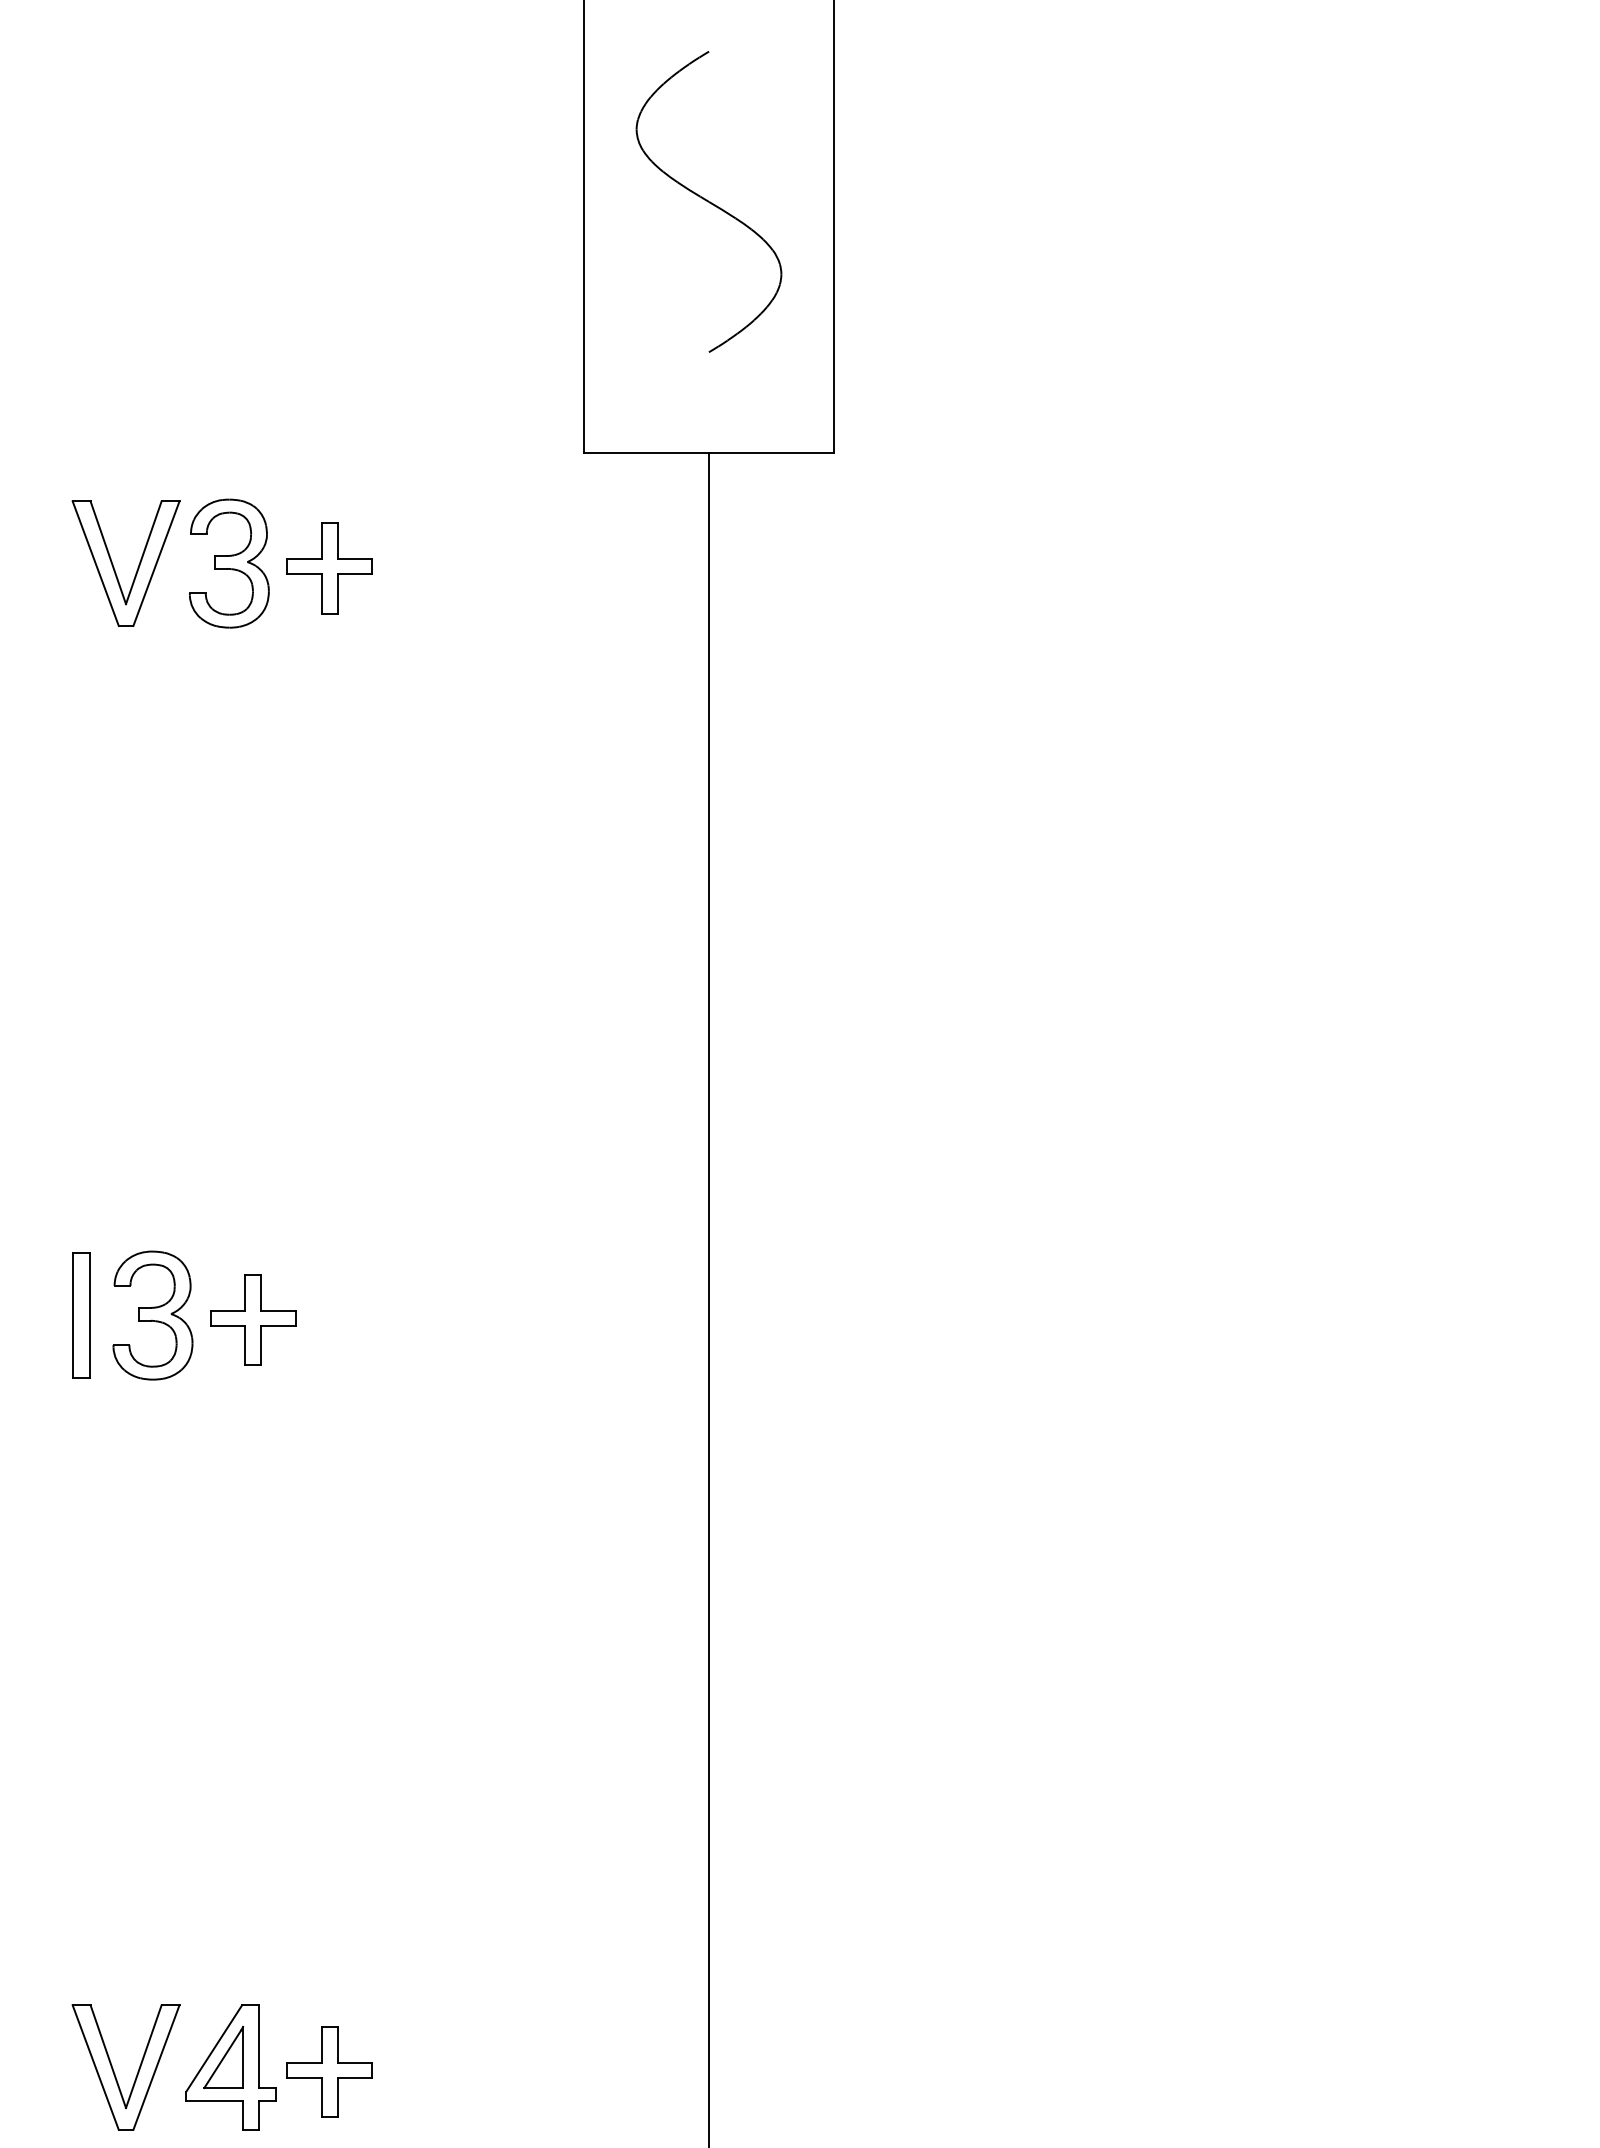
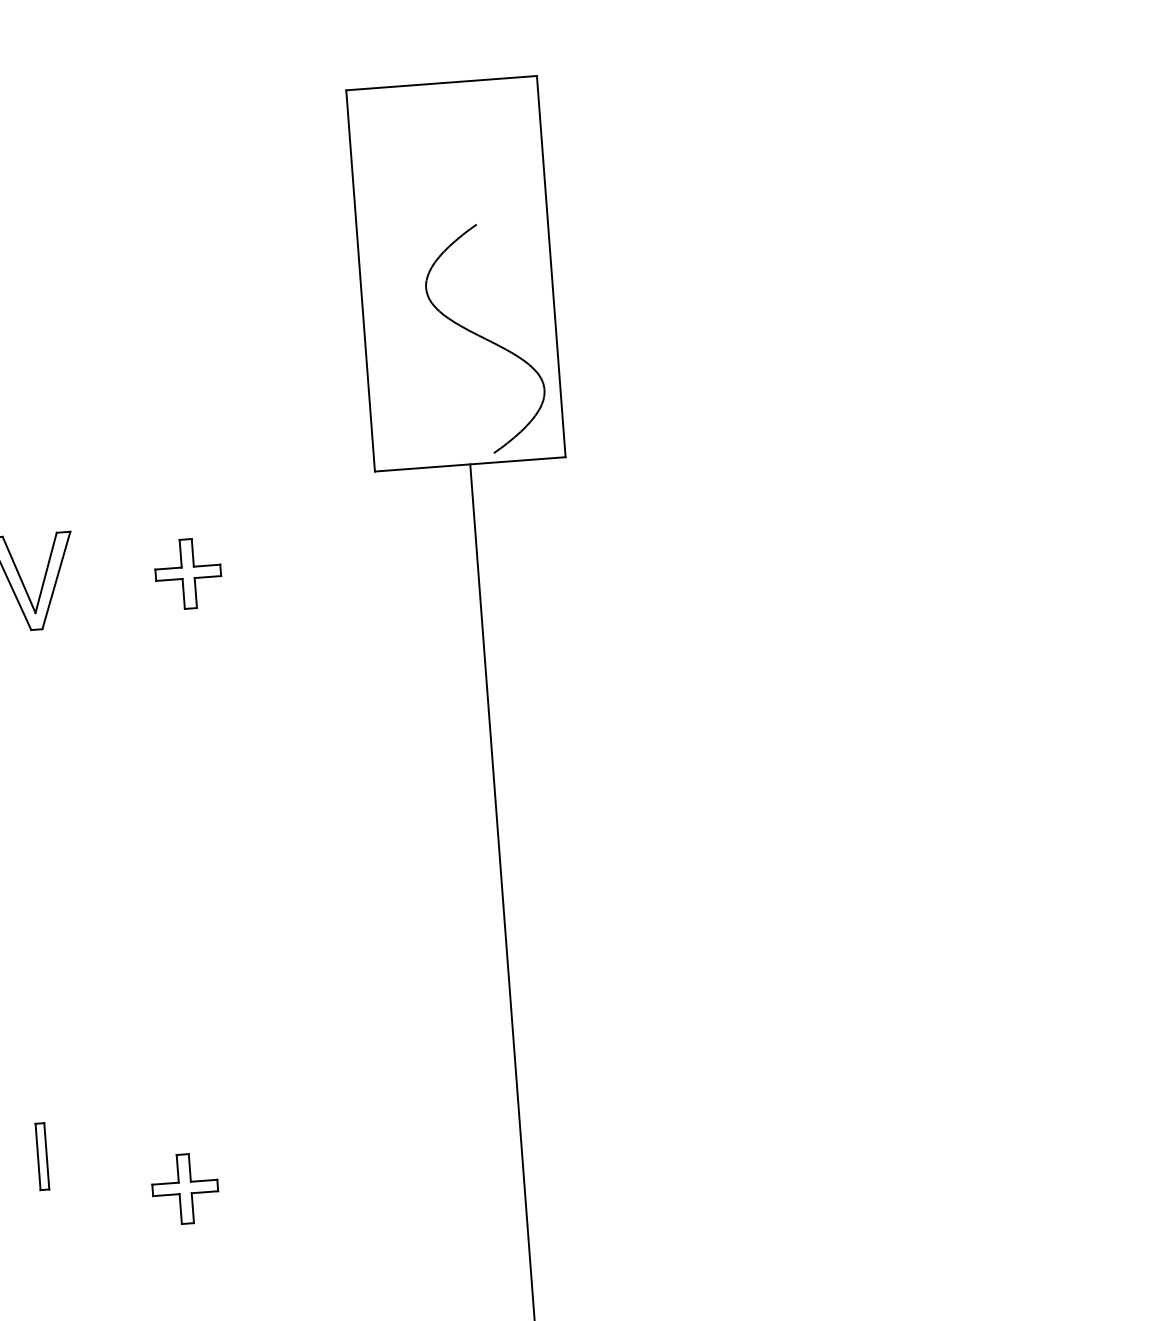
part: (708, 201) -> (484, 338), moved
part: (229, 563) -> (111, 576), removed
part: (81, 1315) -> (42, 1156), size x0.7
part: (152, 1315) -> (96, 1152), removed
part: (253, 1319) -> (185, 1188), moved

